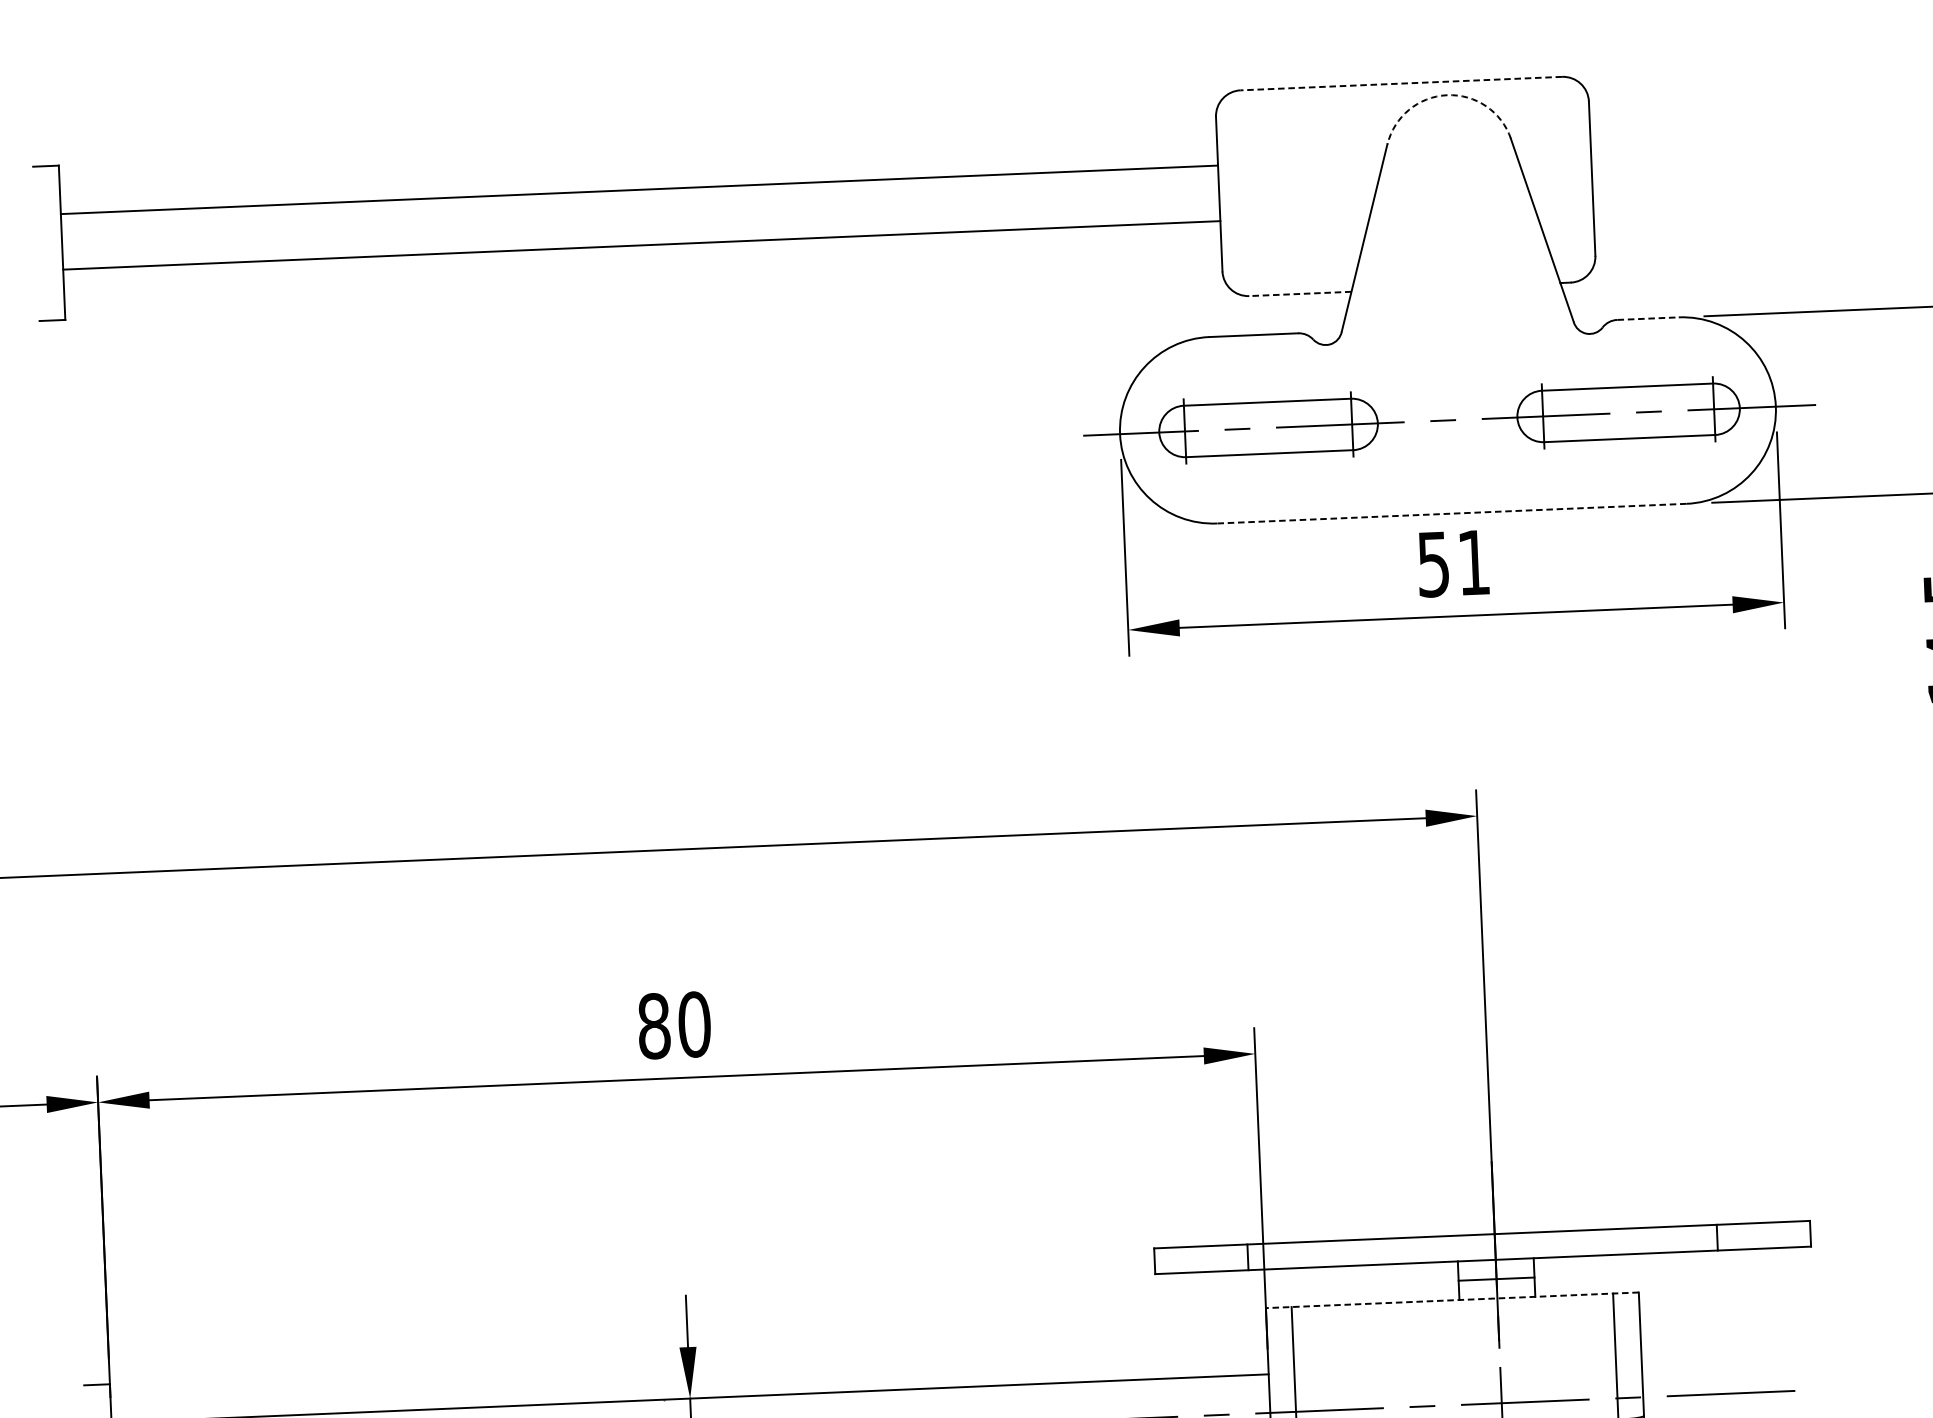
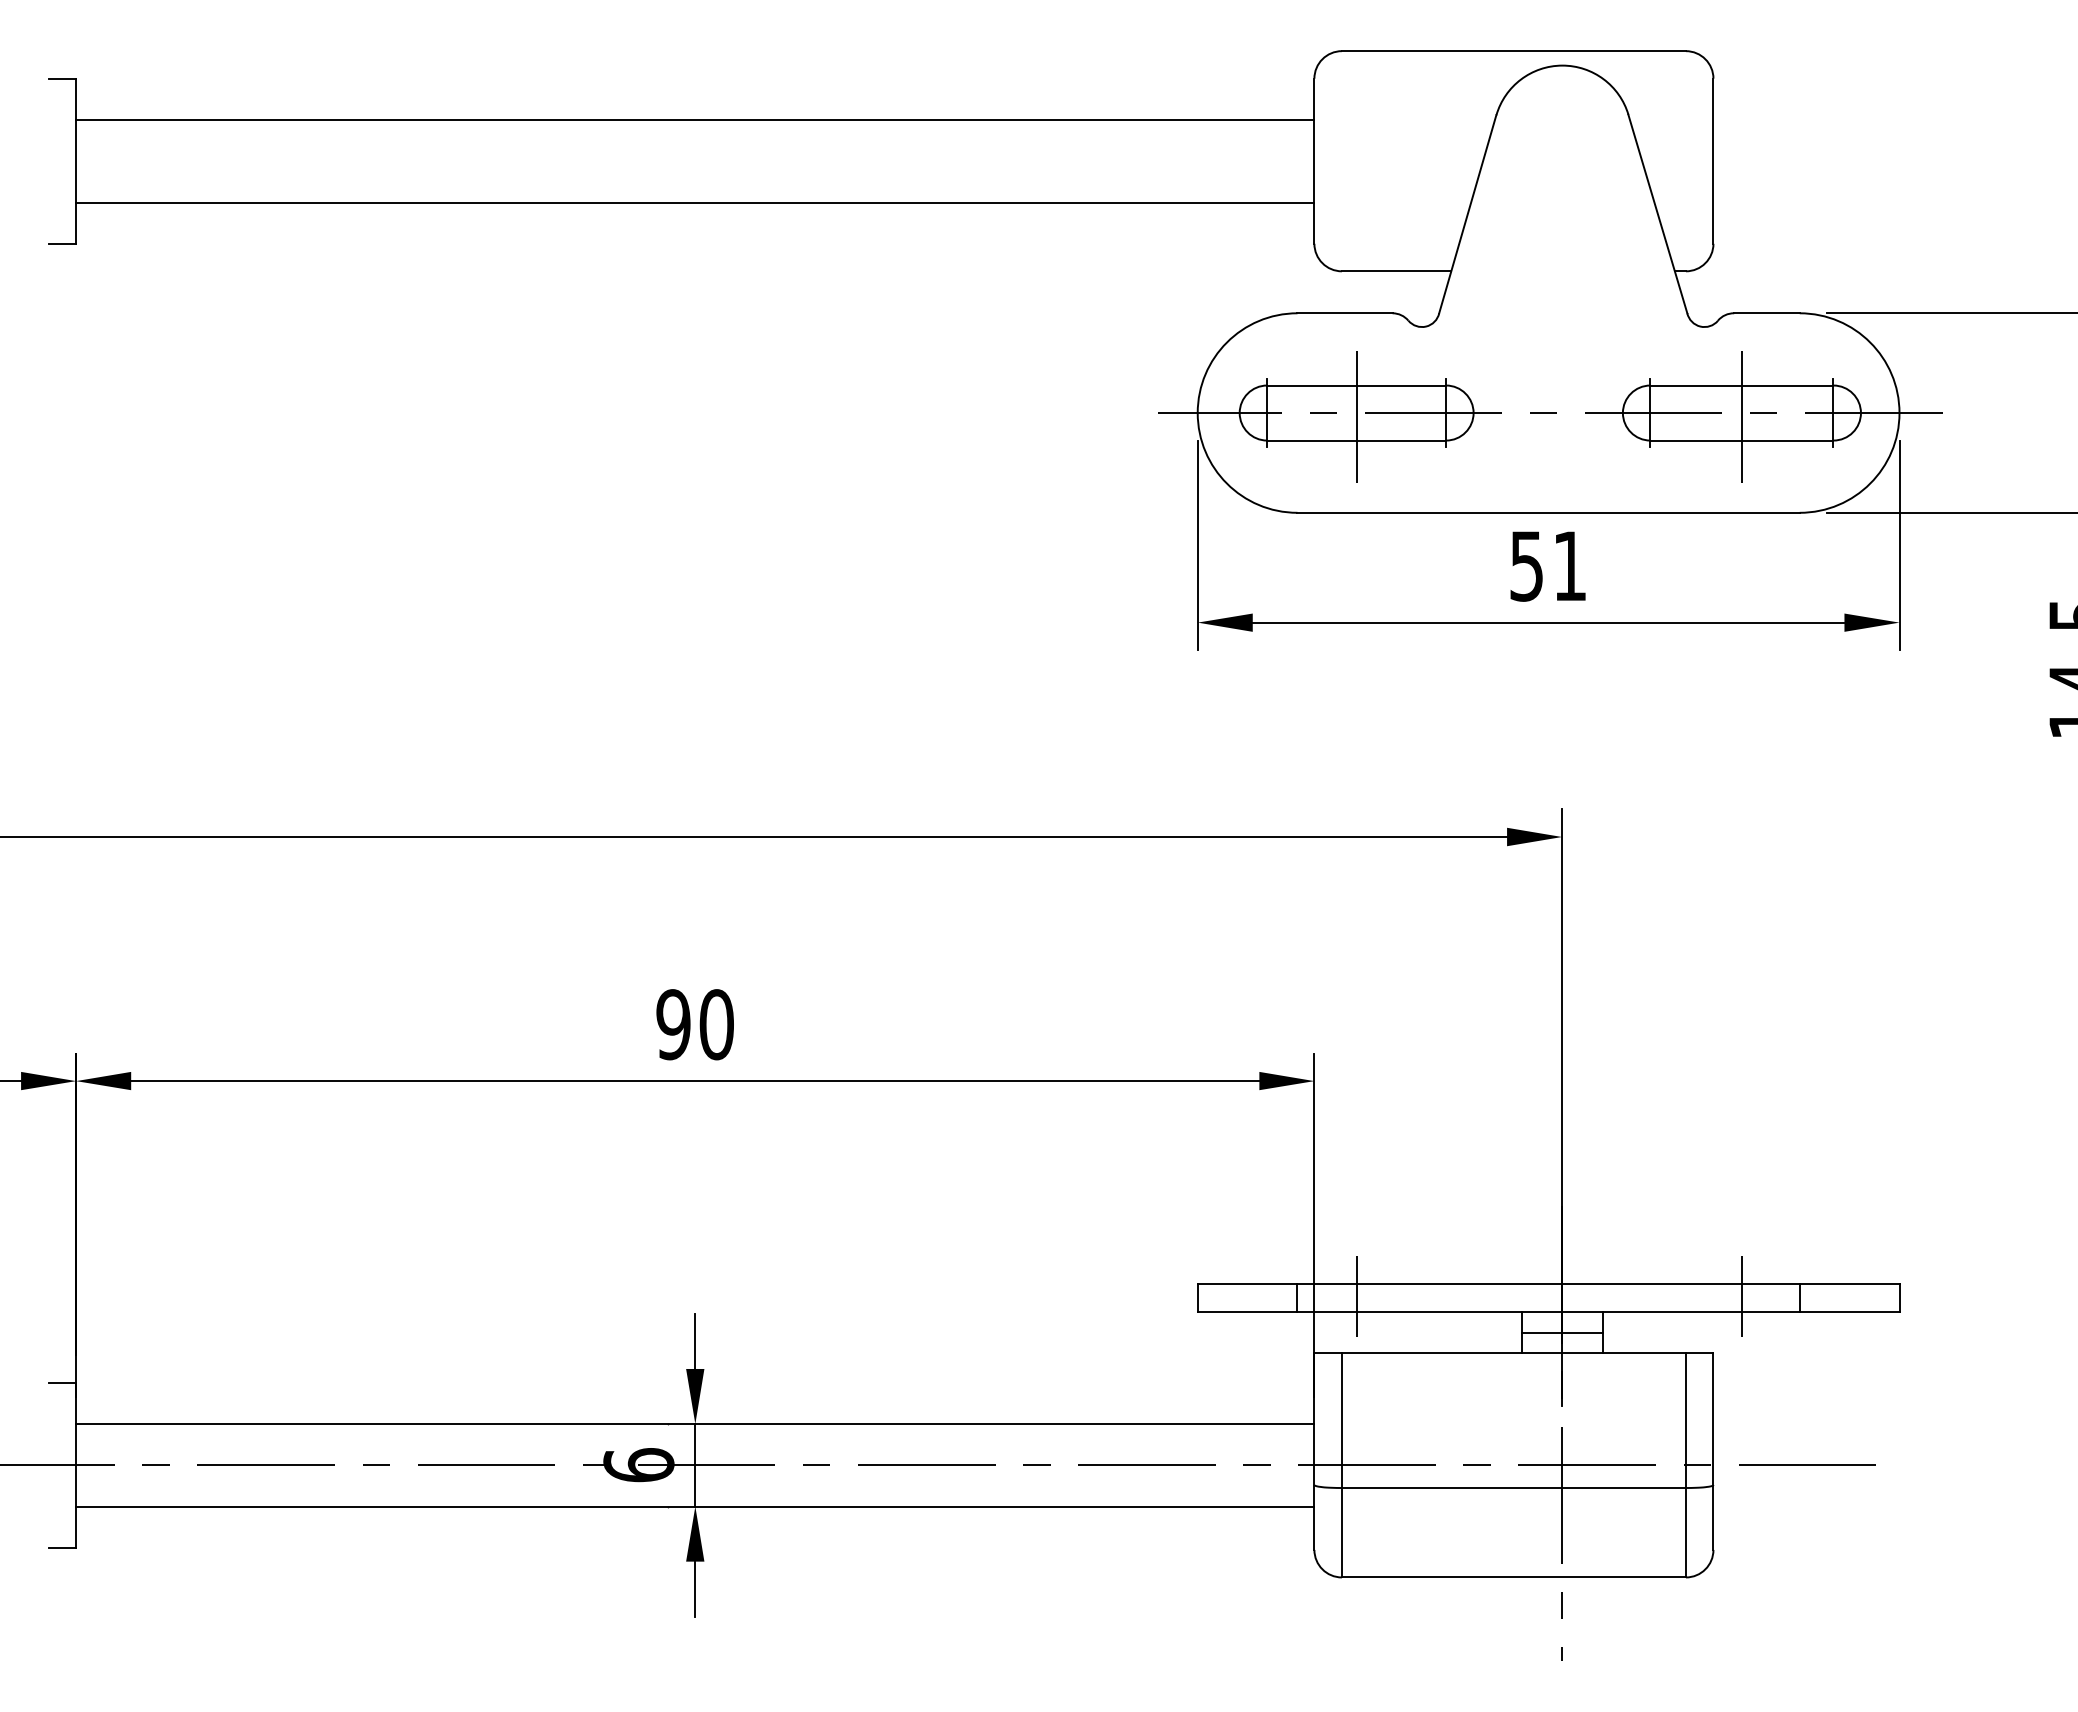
line: (1400, 83) -> (1513, 51), dashed -> solid
arc: (1447, 95) -> (1562, 65), dashed -> solid
line: (639, 189) -> (695, 202), moved
line: (641, 244) -> (695, 119), moved
line: (1300, 294) -> (1396, 271), dashed -> solid
line: (1647, 318) -> (1766, 313), dashed -> solid
line: (1628, 416) -> (1741, 416), added
line: (1268, 431) -> (1356, 416), added
line: (1451, 513) -> (1548, 512), dashed -> solid
text: (654, 1026) -> (673, 1024), 80 -> 90
line: (1662, 1238) -> (1741, 1296), added
line: (1303, 1253) -> (1356, 1296), added
line: (1451, 1300) -> (1513, 1353), dashed -> solid

